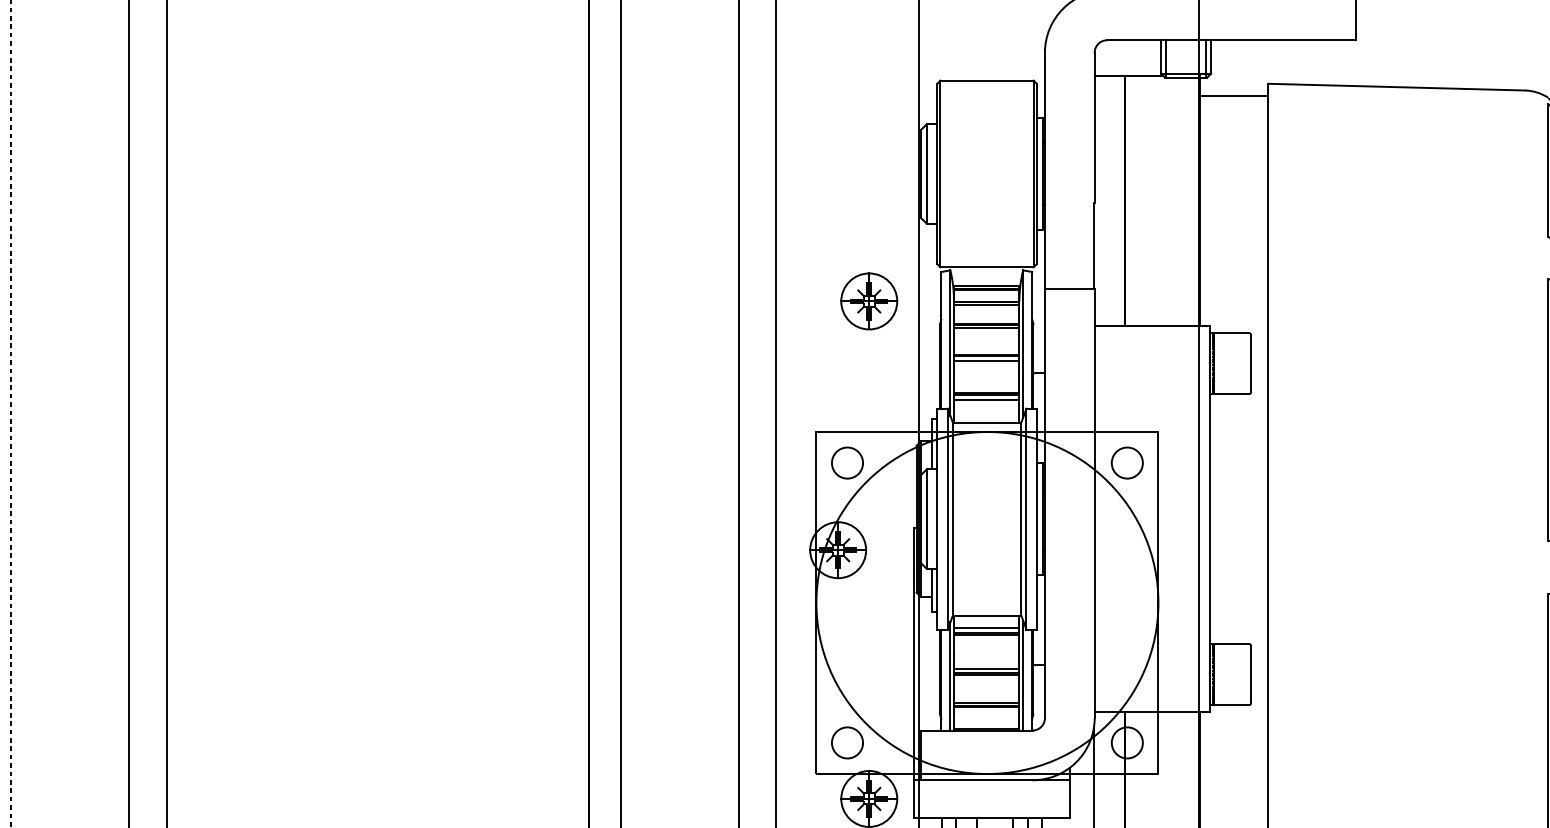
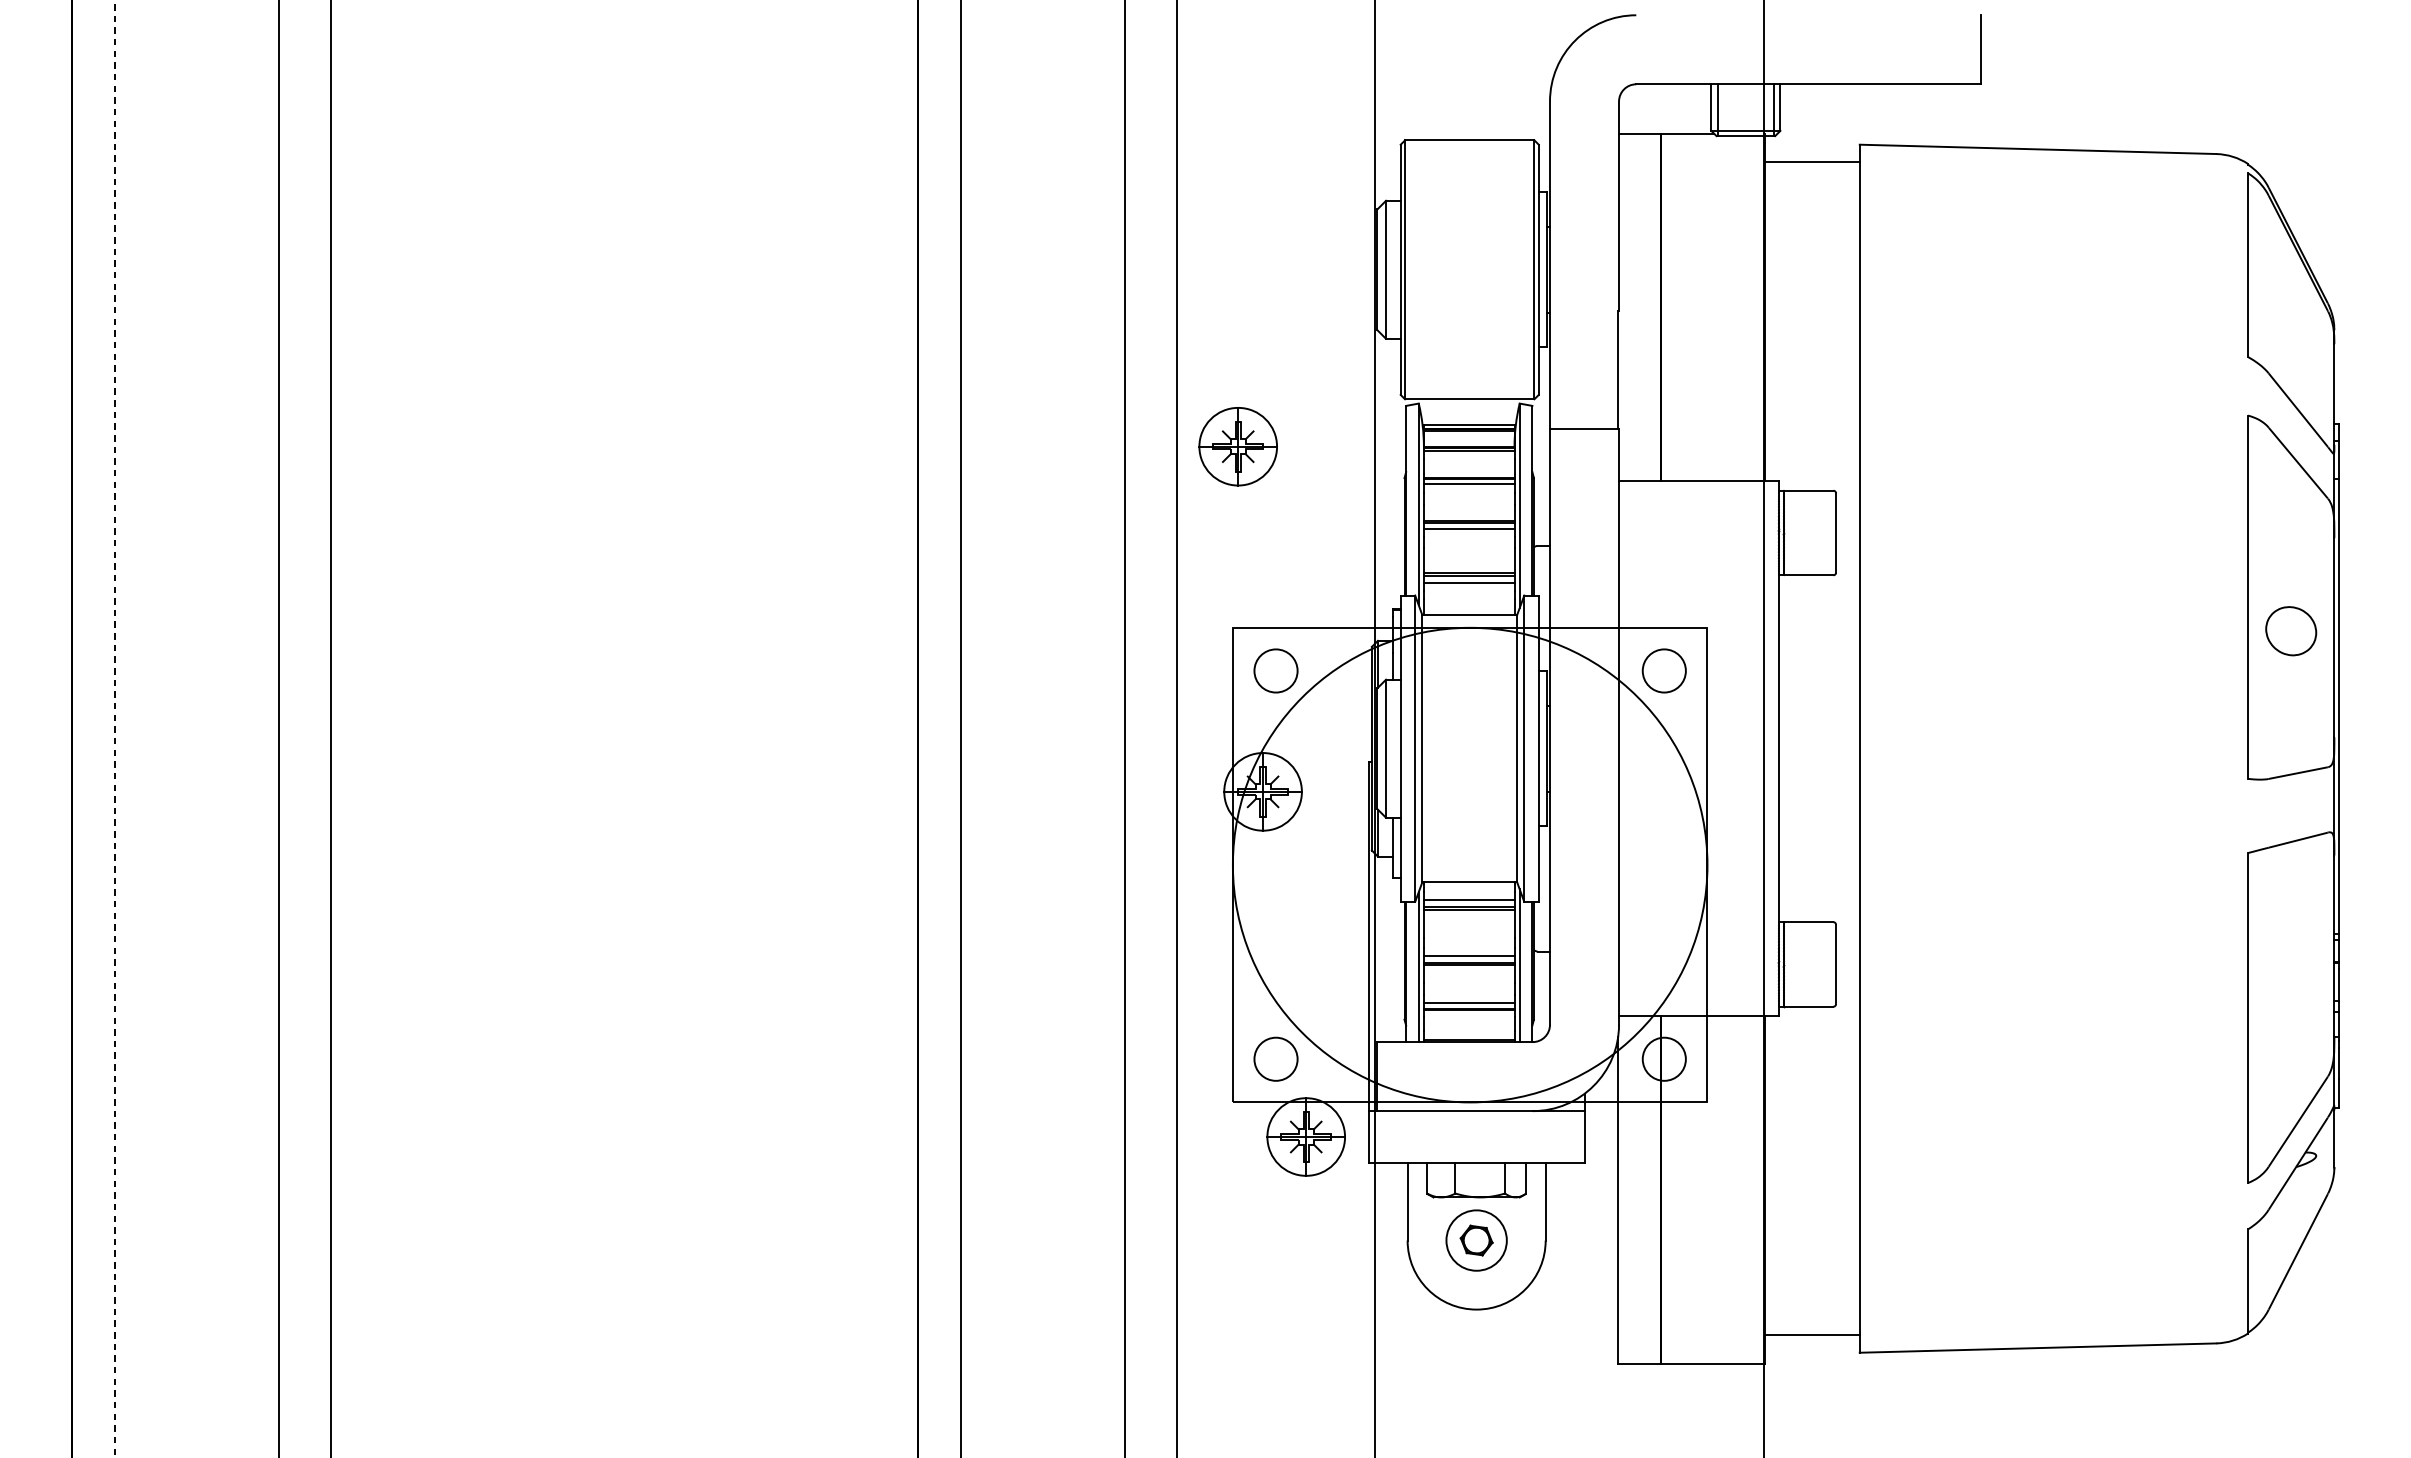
part: (868, 301) -> (1237, 446), moved

